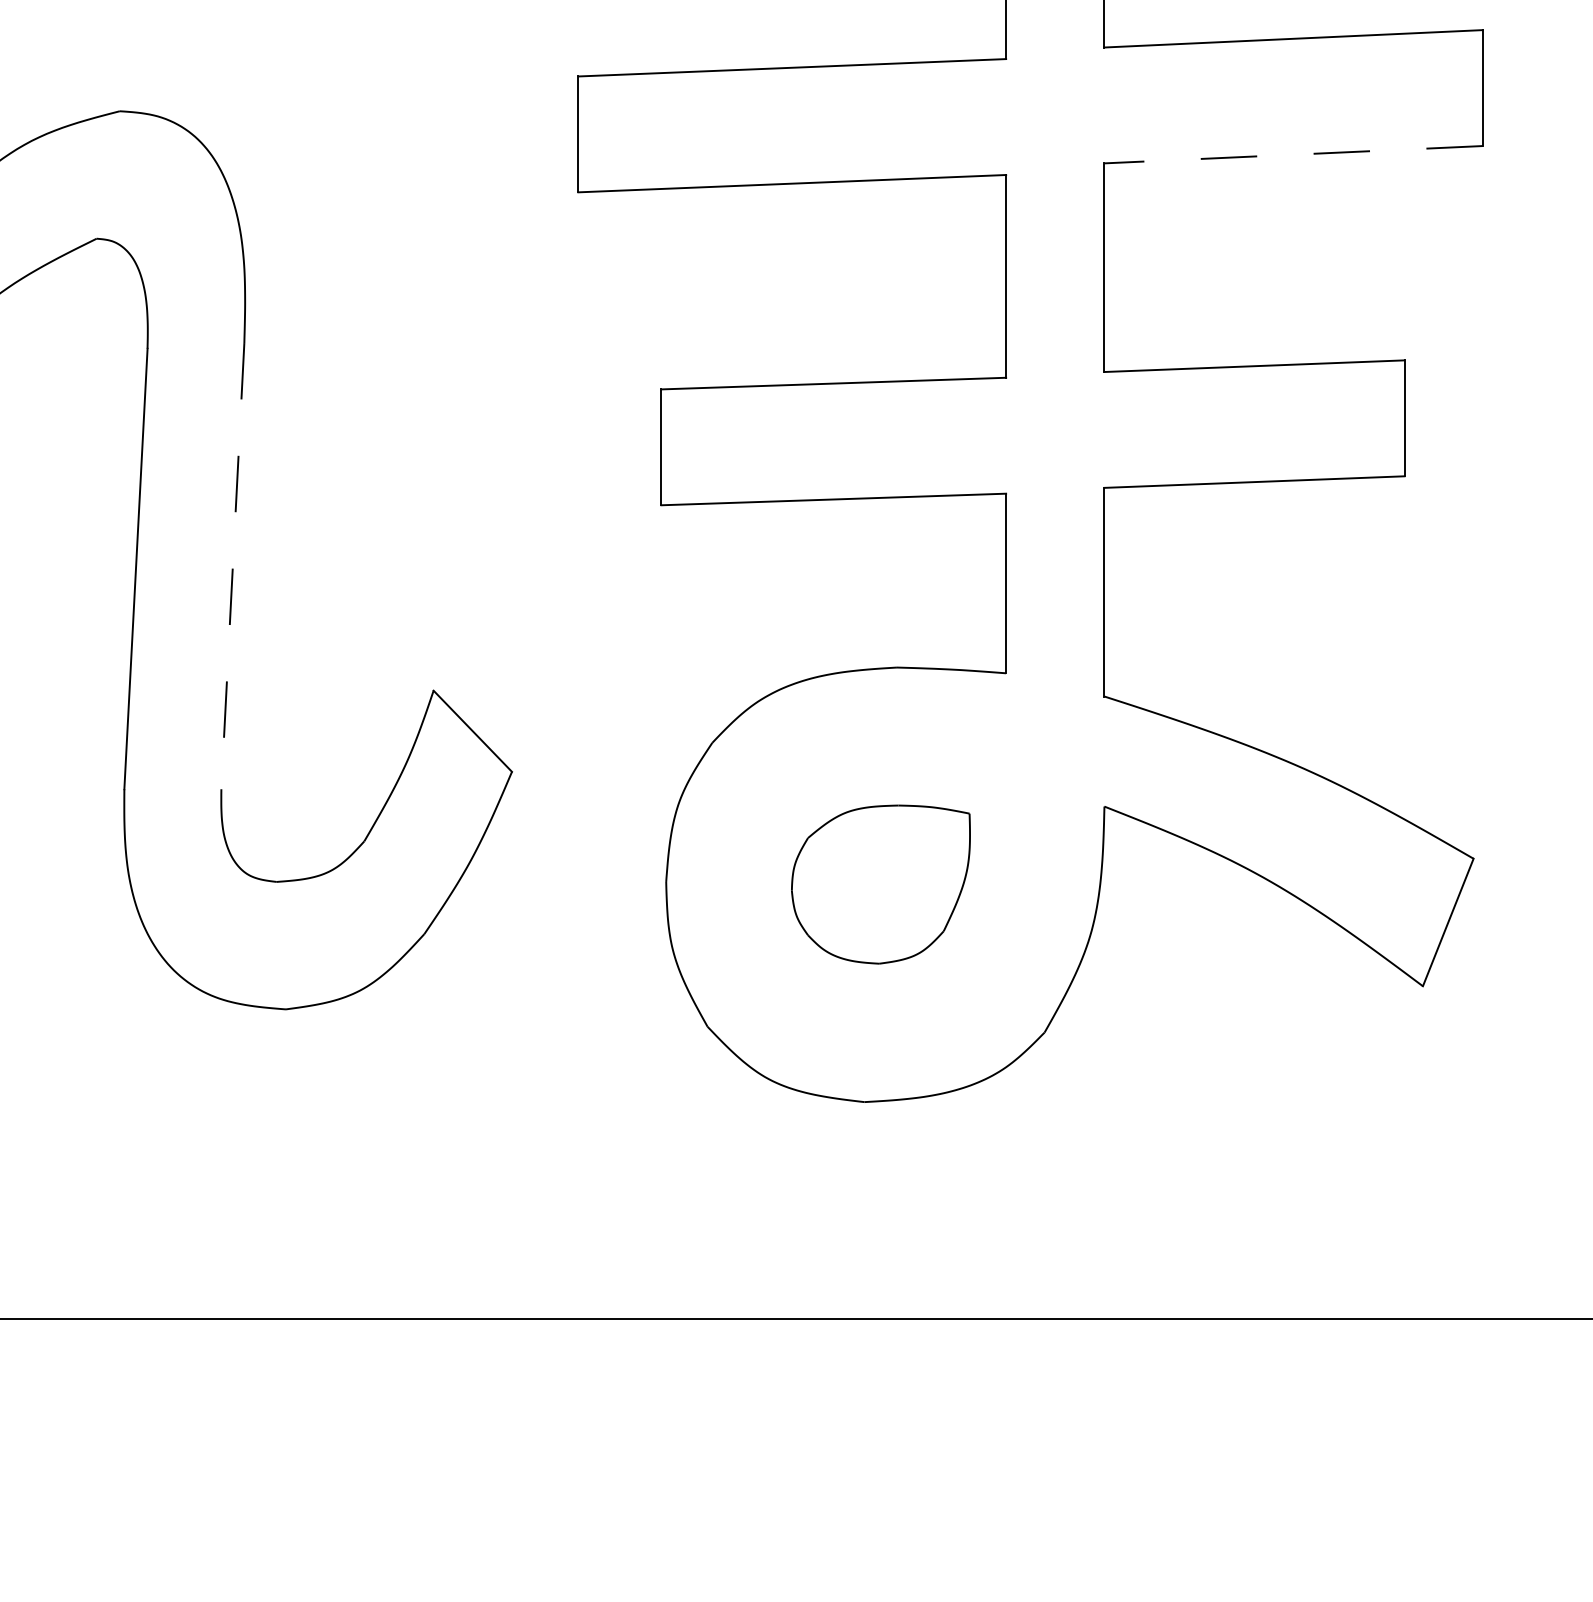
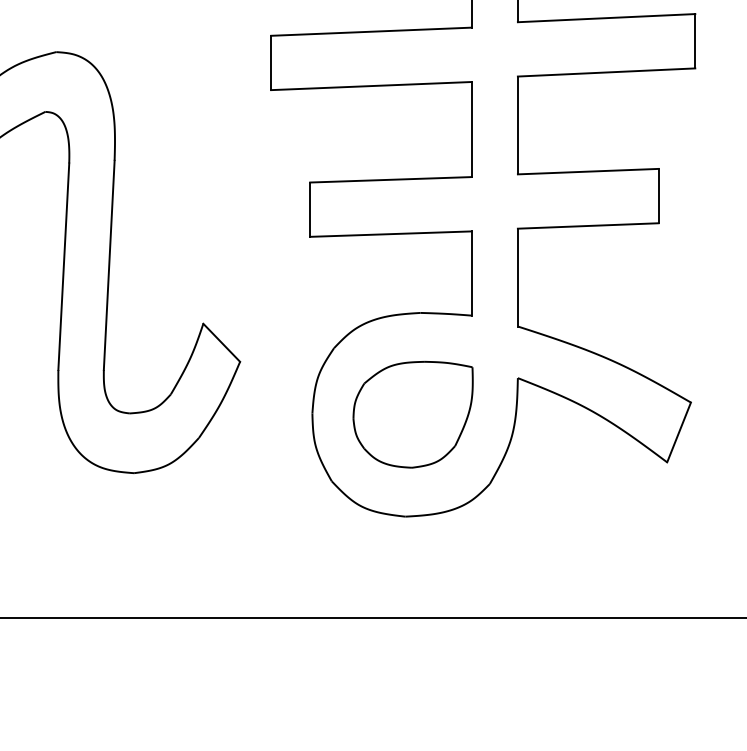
line: (1293, 154) -> (606, 72), dashed -> solid
line: (233, 566) -> (109, 265), dashed -> solid
part: (879, 884) -> (412, 414), size x1.43

